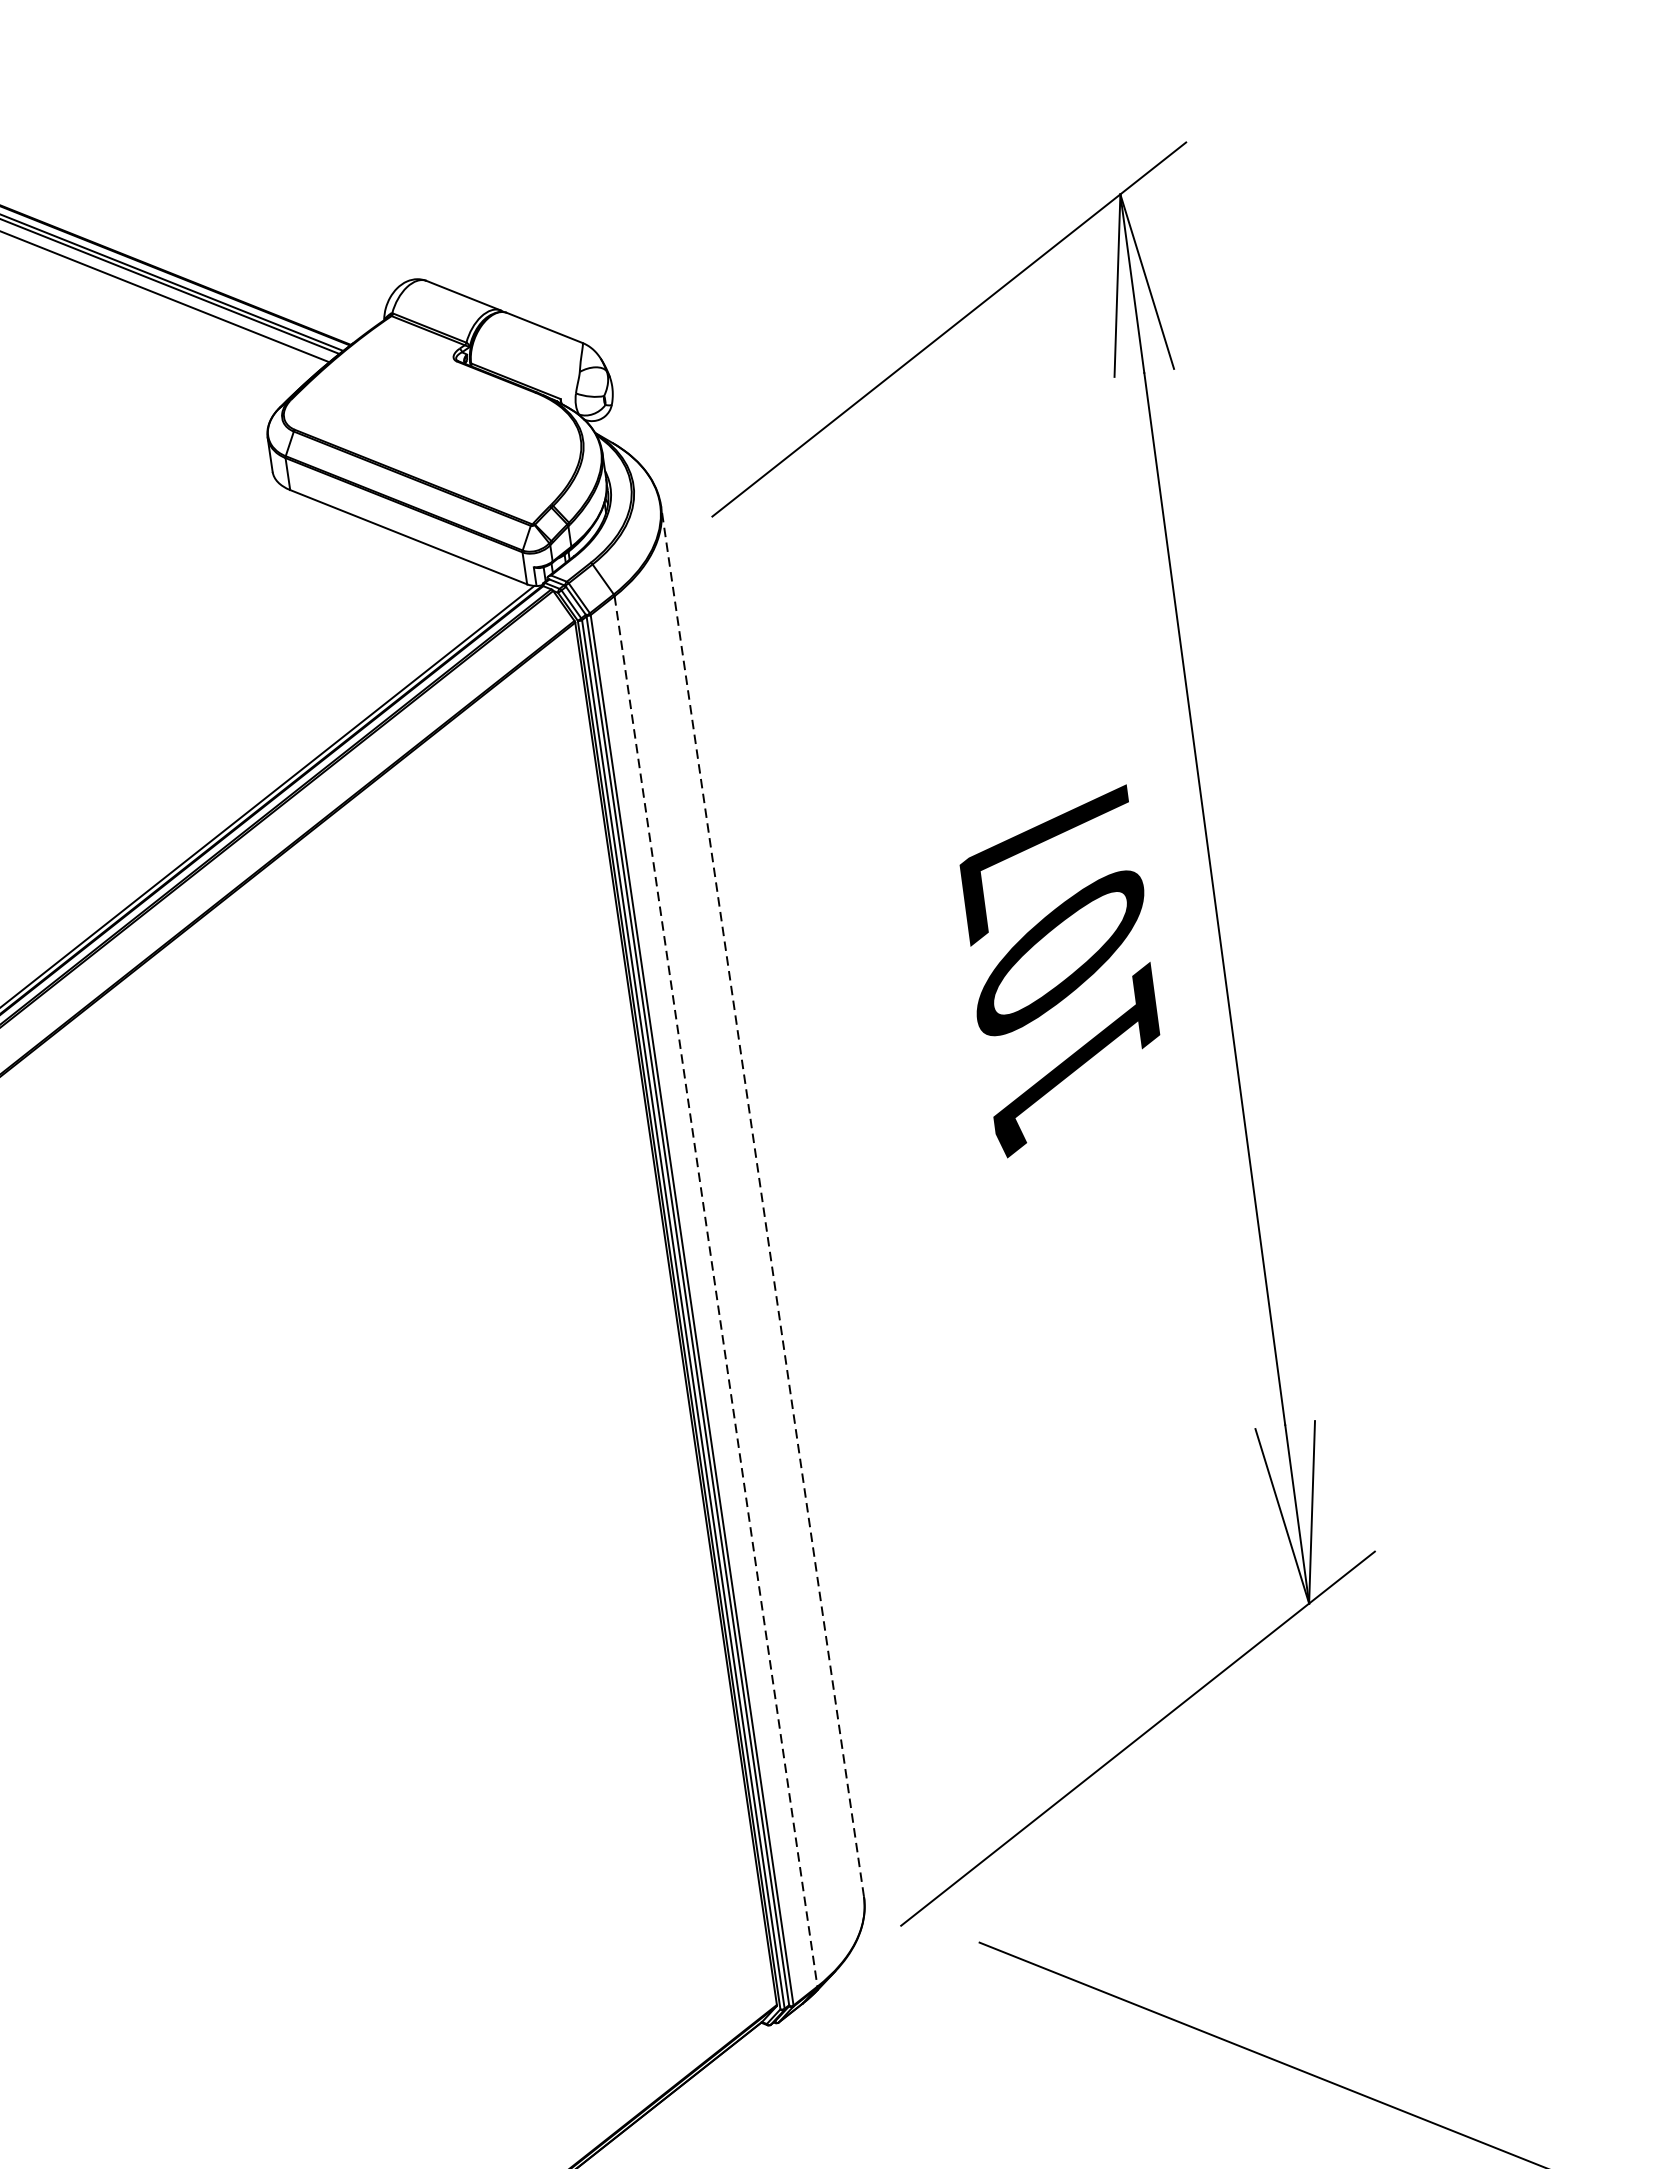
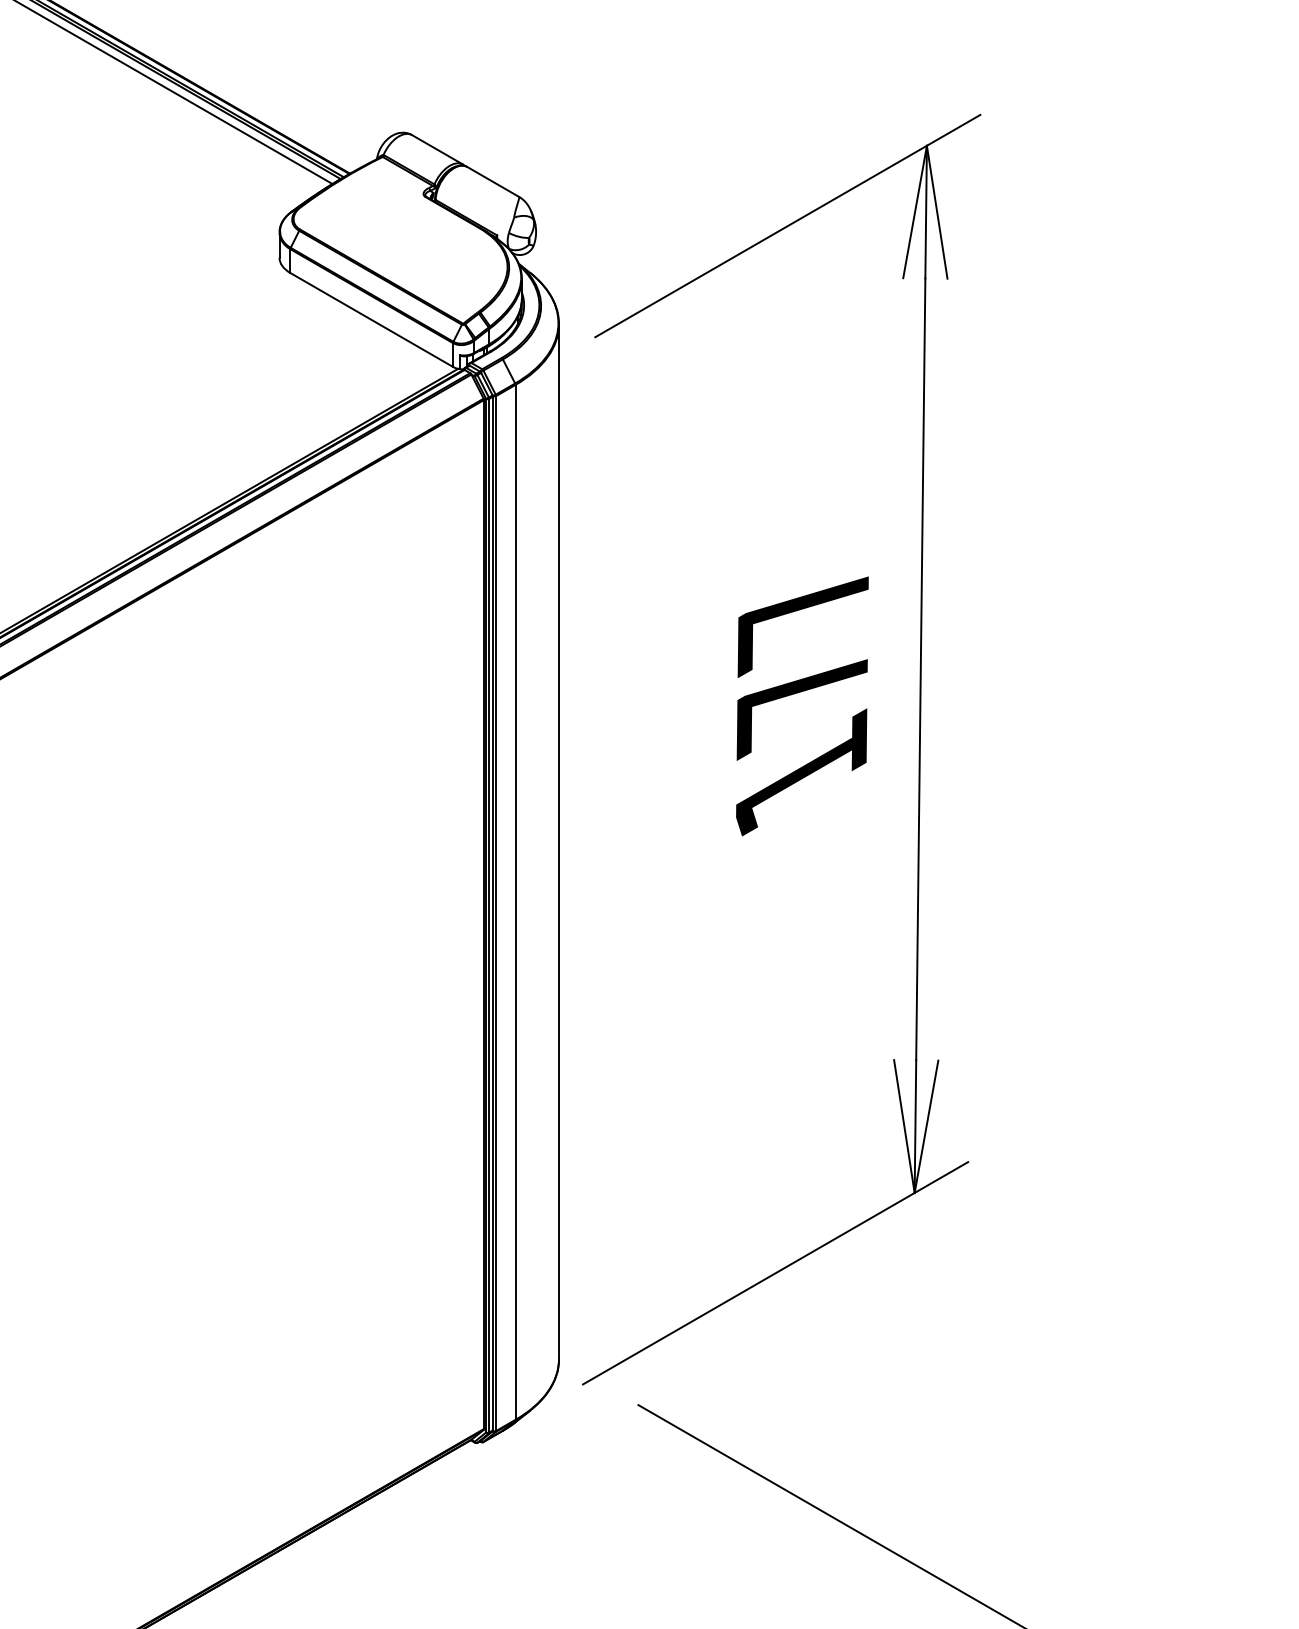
text: (1061, 962) -> (802, 699), 107 -> 177
line: (763, 1200) -> (559, 841), dashed -> solid
line: (715, 1291) -> (515, 902), dashed -> solid

